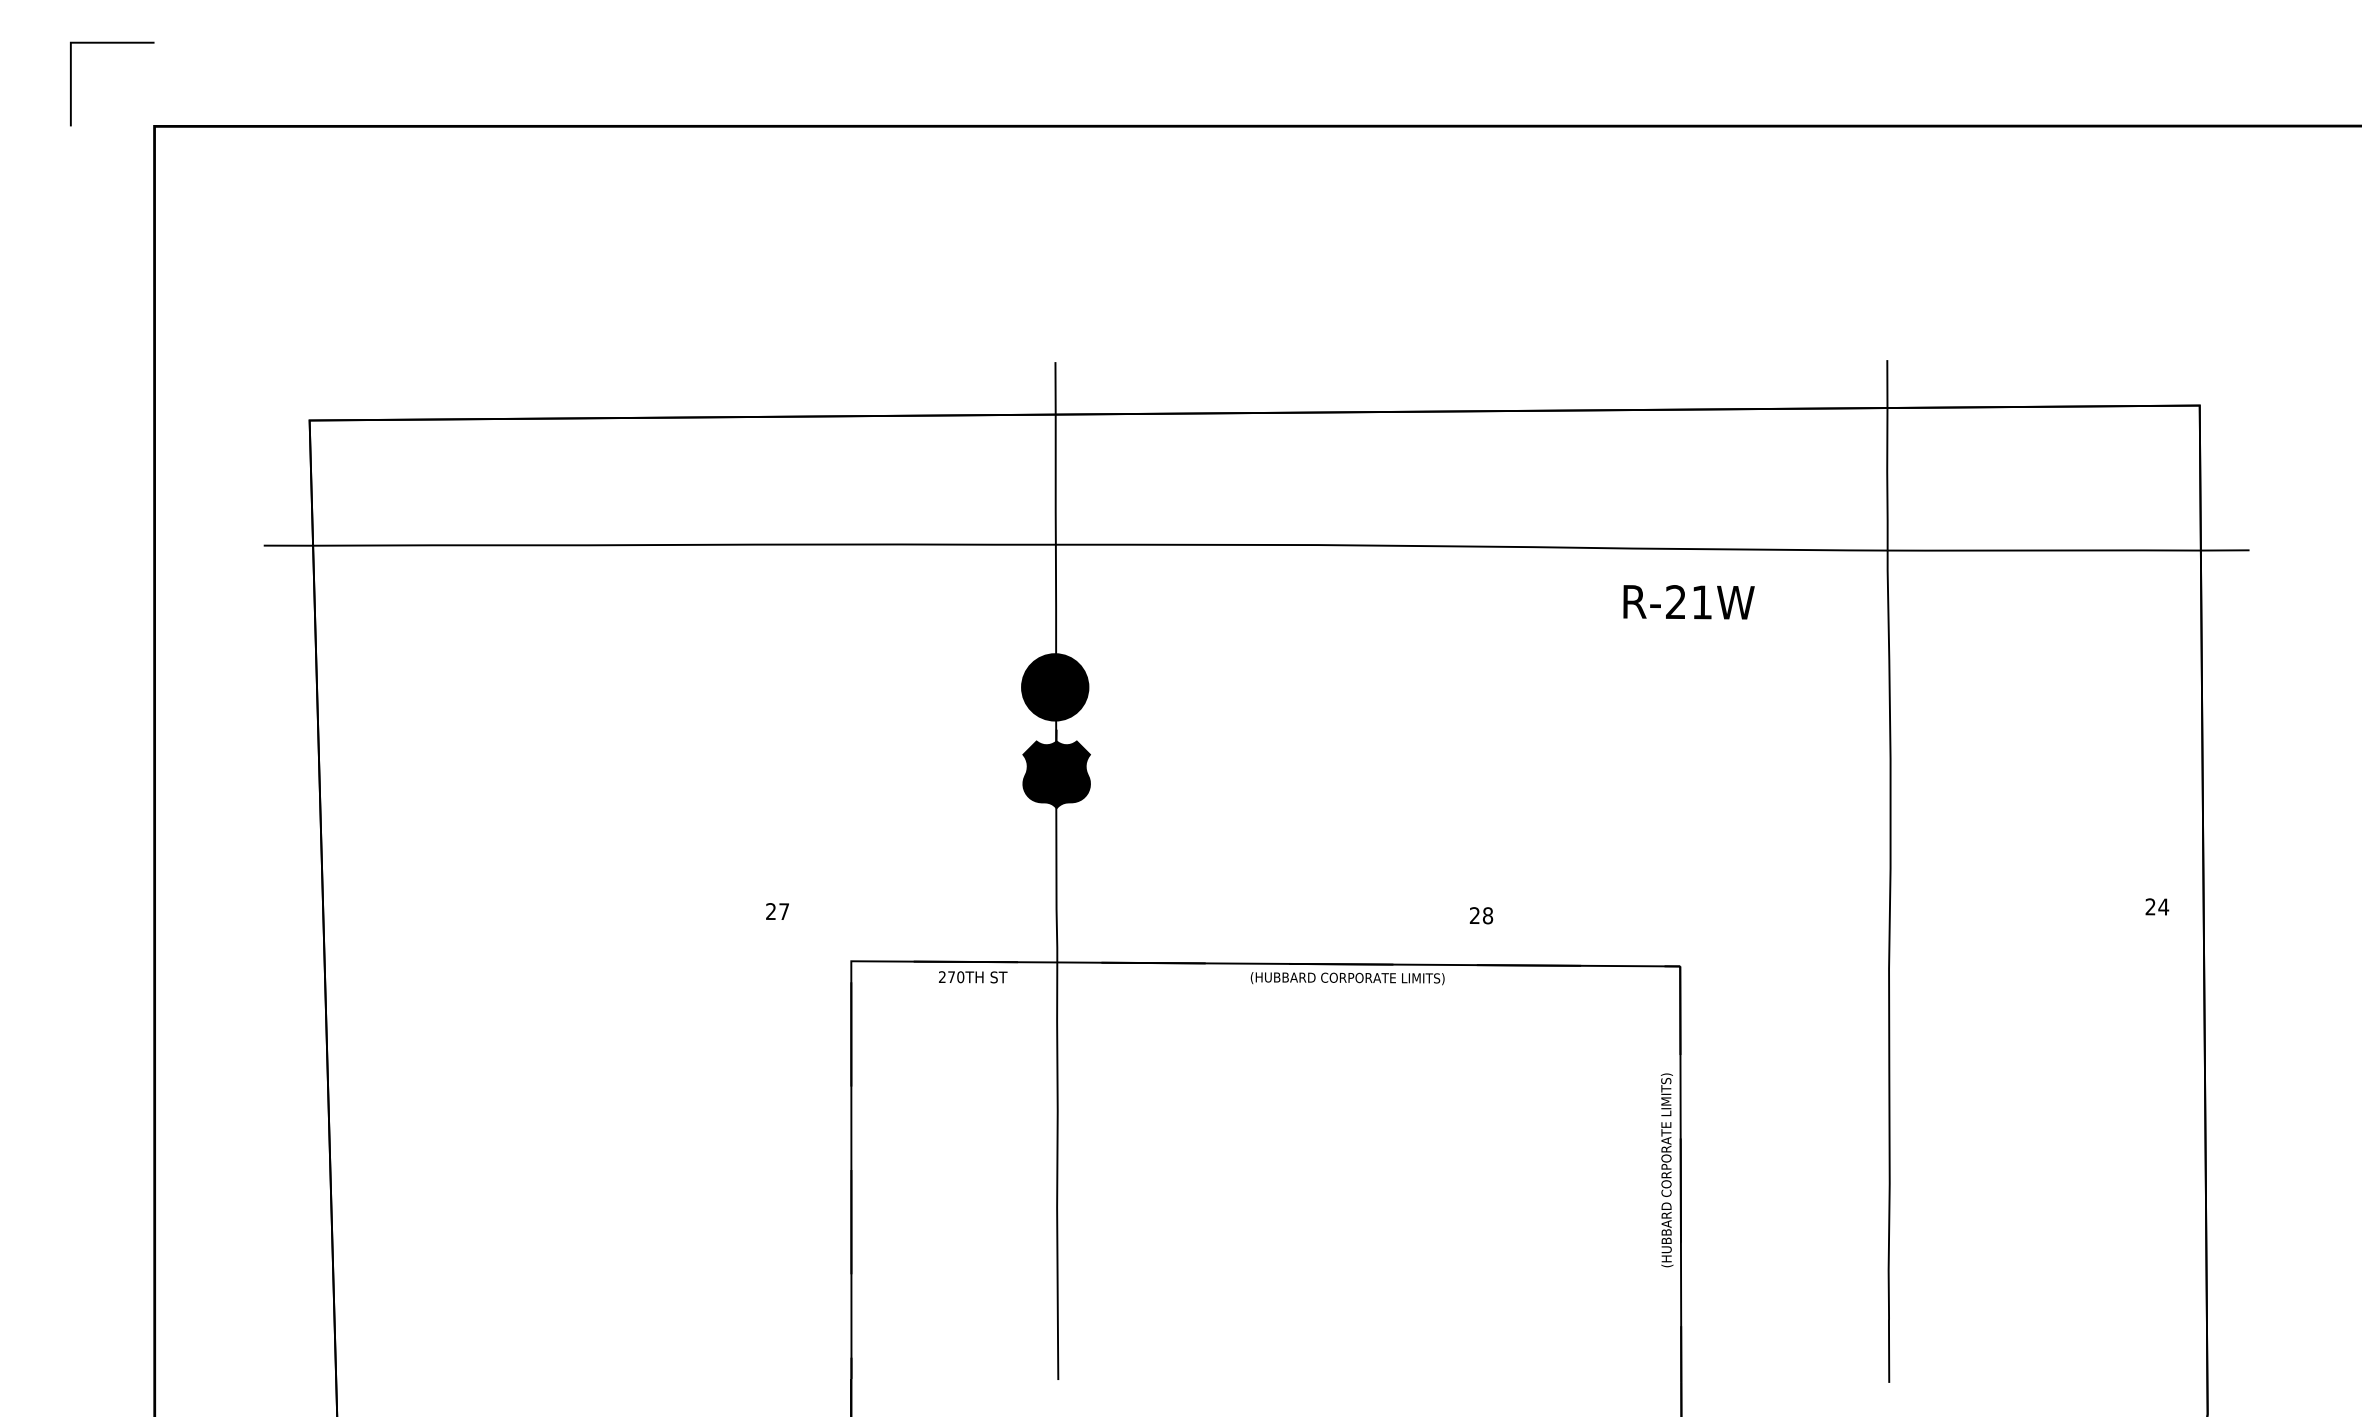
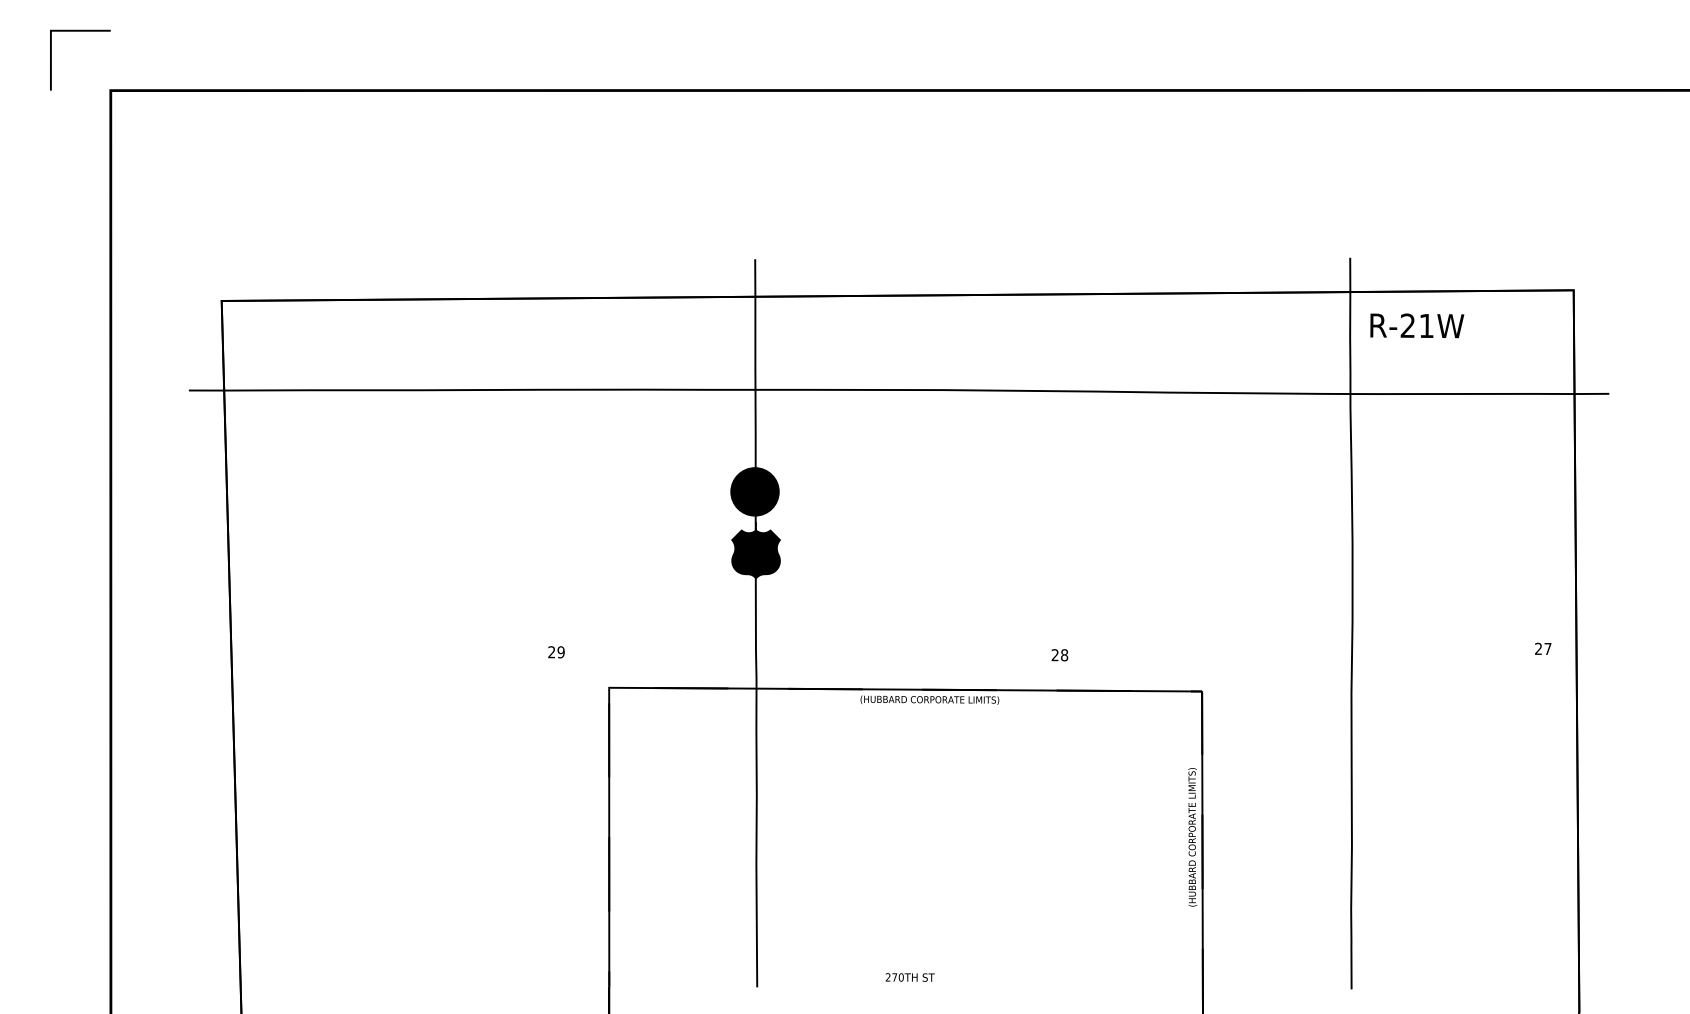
text: (1688, 602) -> (1416, 326), moved
text: (2163, 906) -> (1547, 648), 24 -> 27
text: (784, 911) -> (561, 652), 27 -> 29
text: (973, 977) -> (910, 977), moved
text: (1347, 978) -> (929, 700), moved

